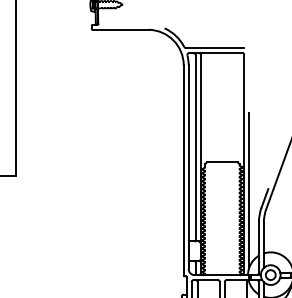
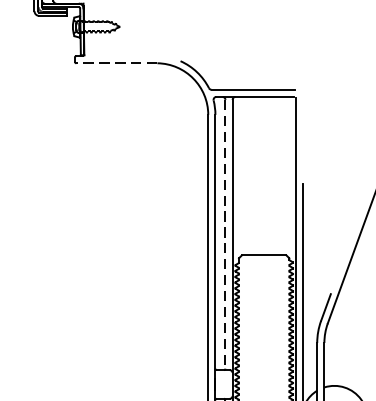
line: (120, 29) -> (116, 62), solid -> dashed
line: (195, 147) -> (225, 233), solid -> dashed

